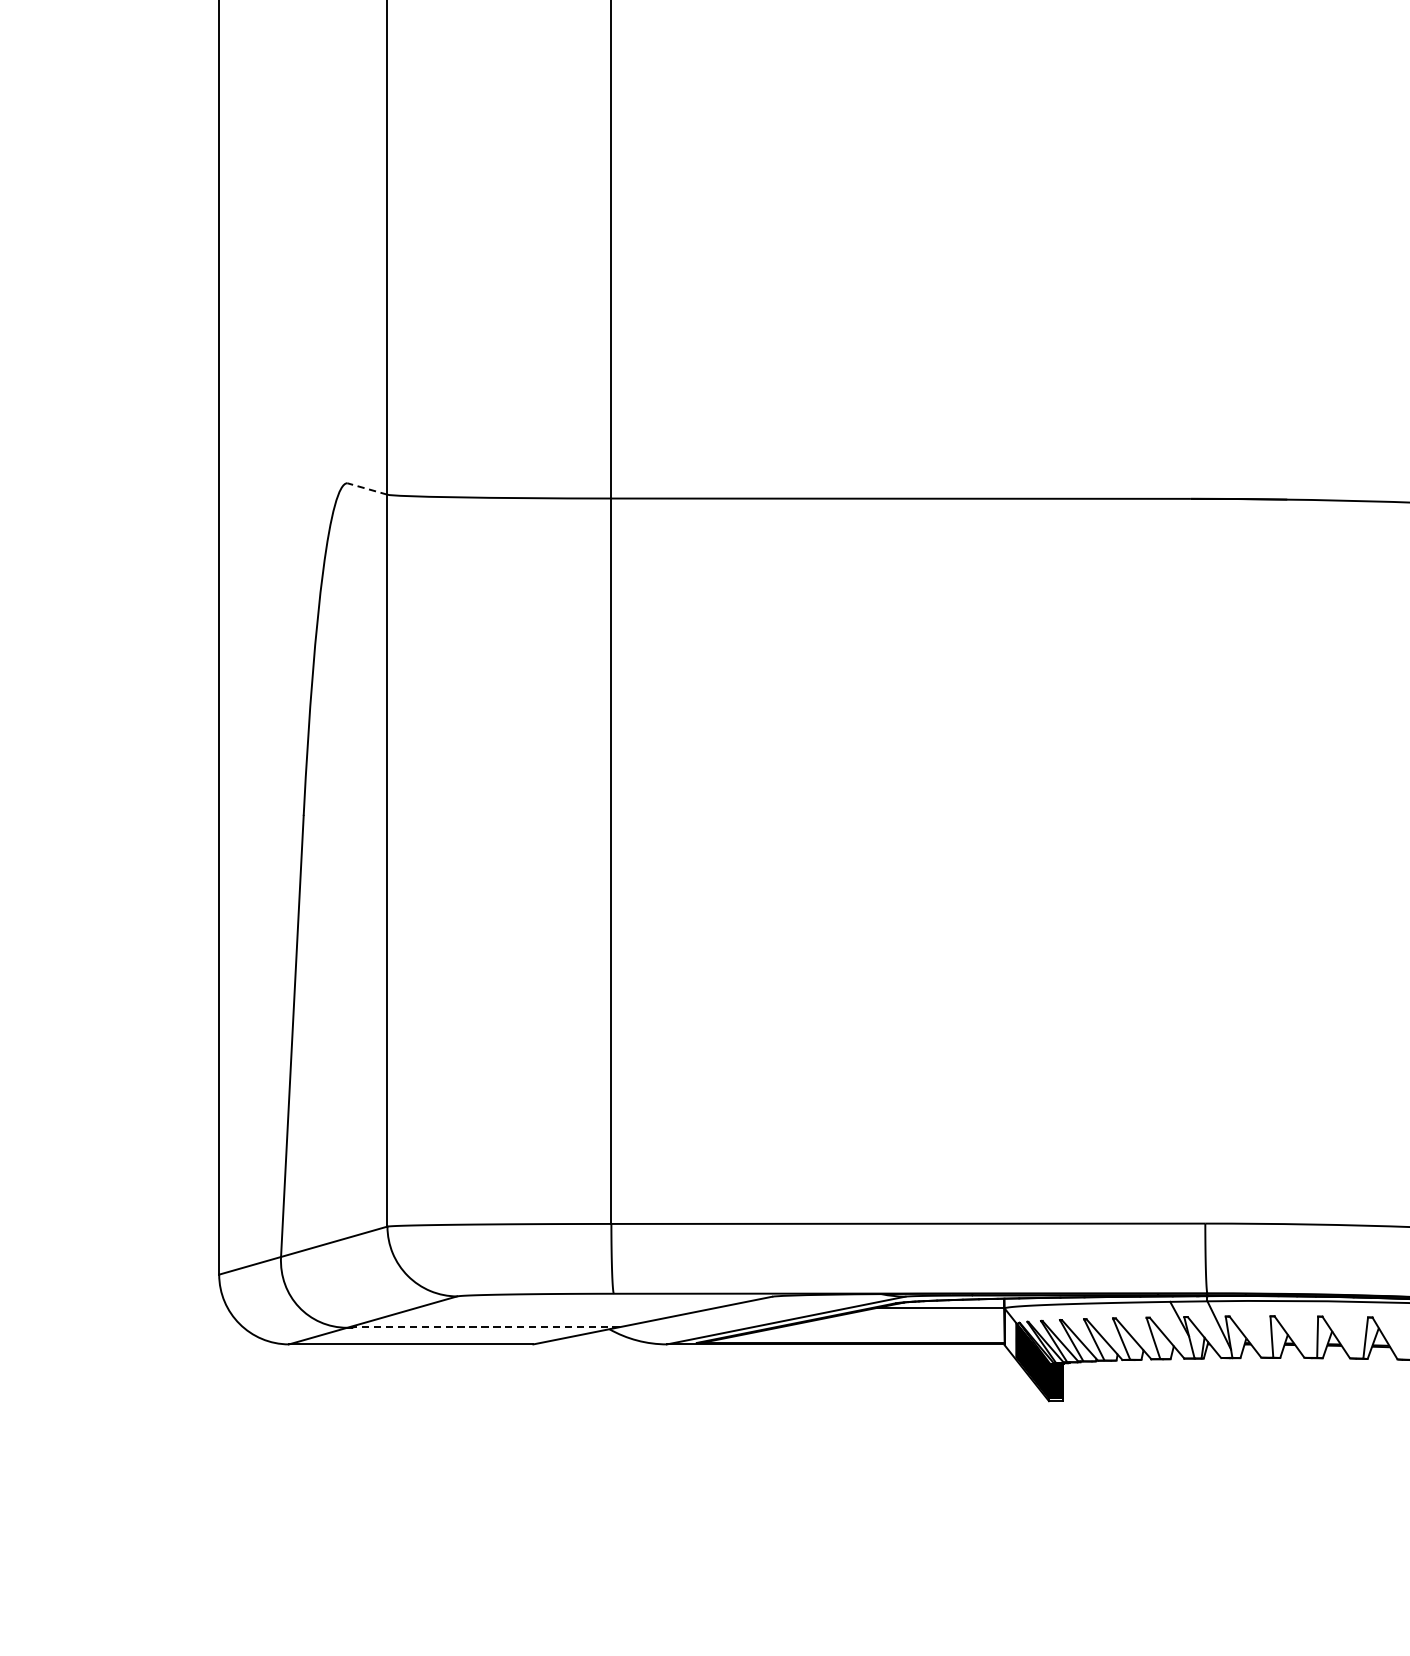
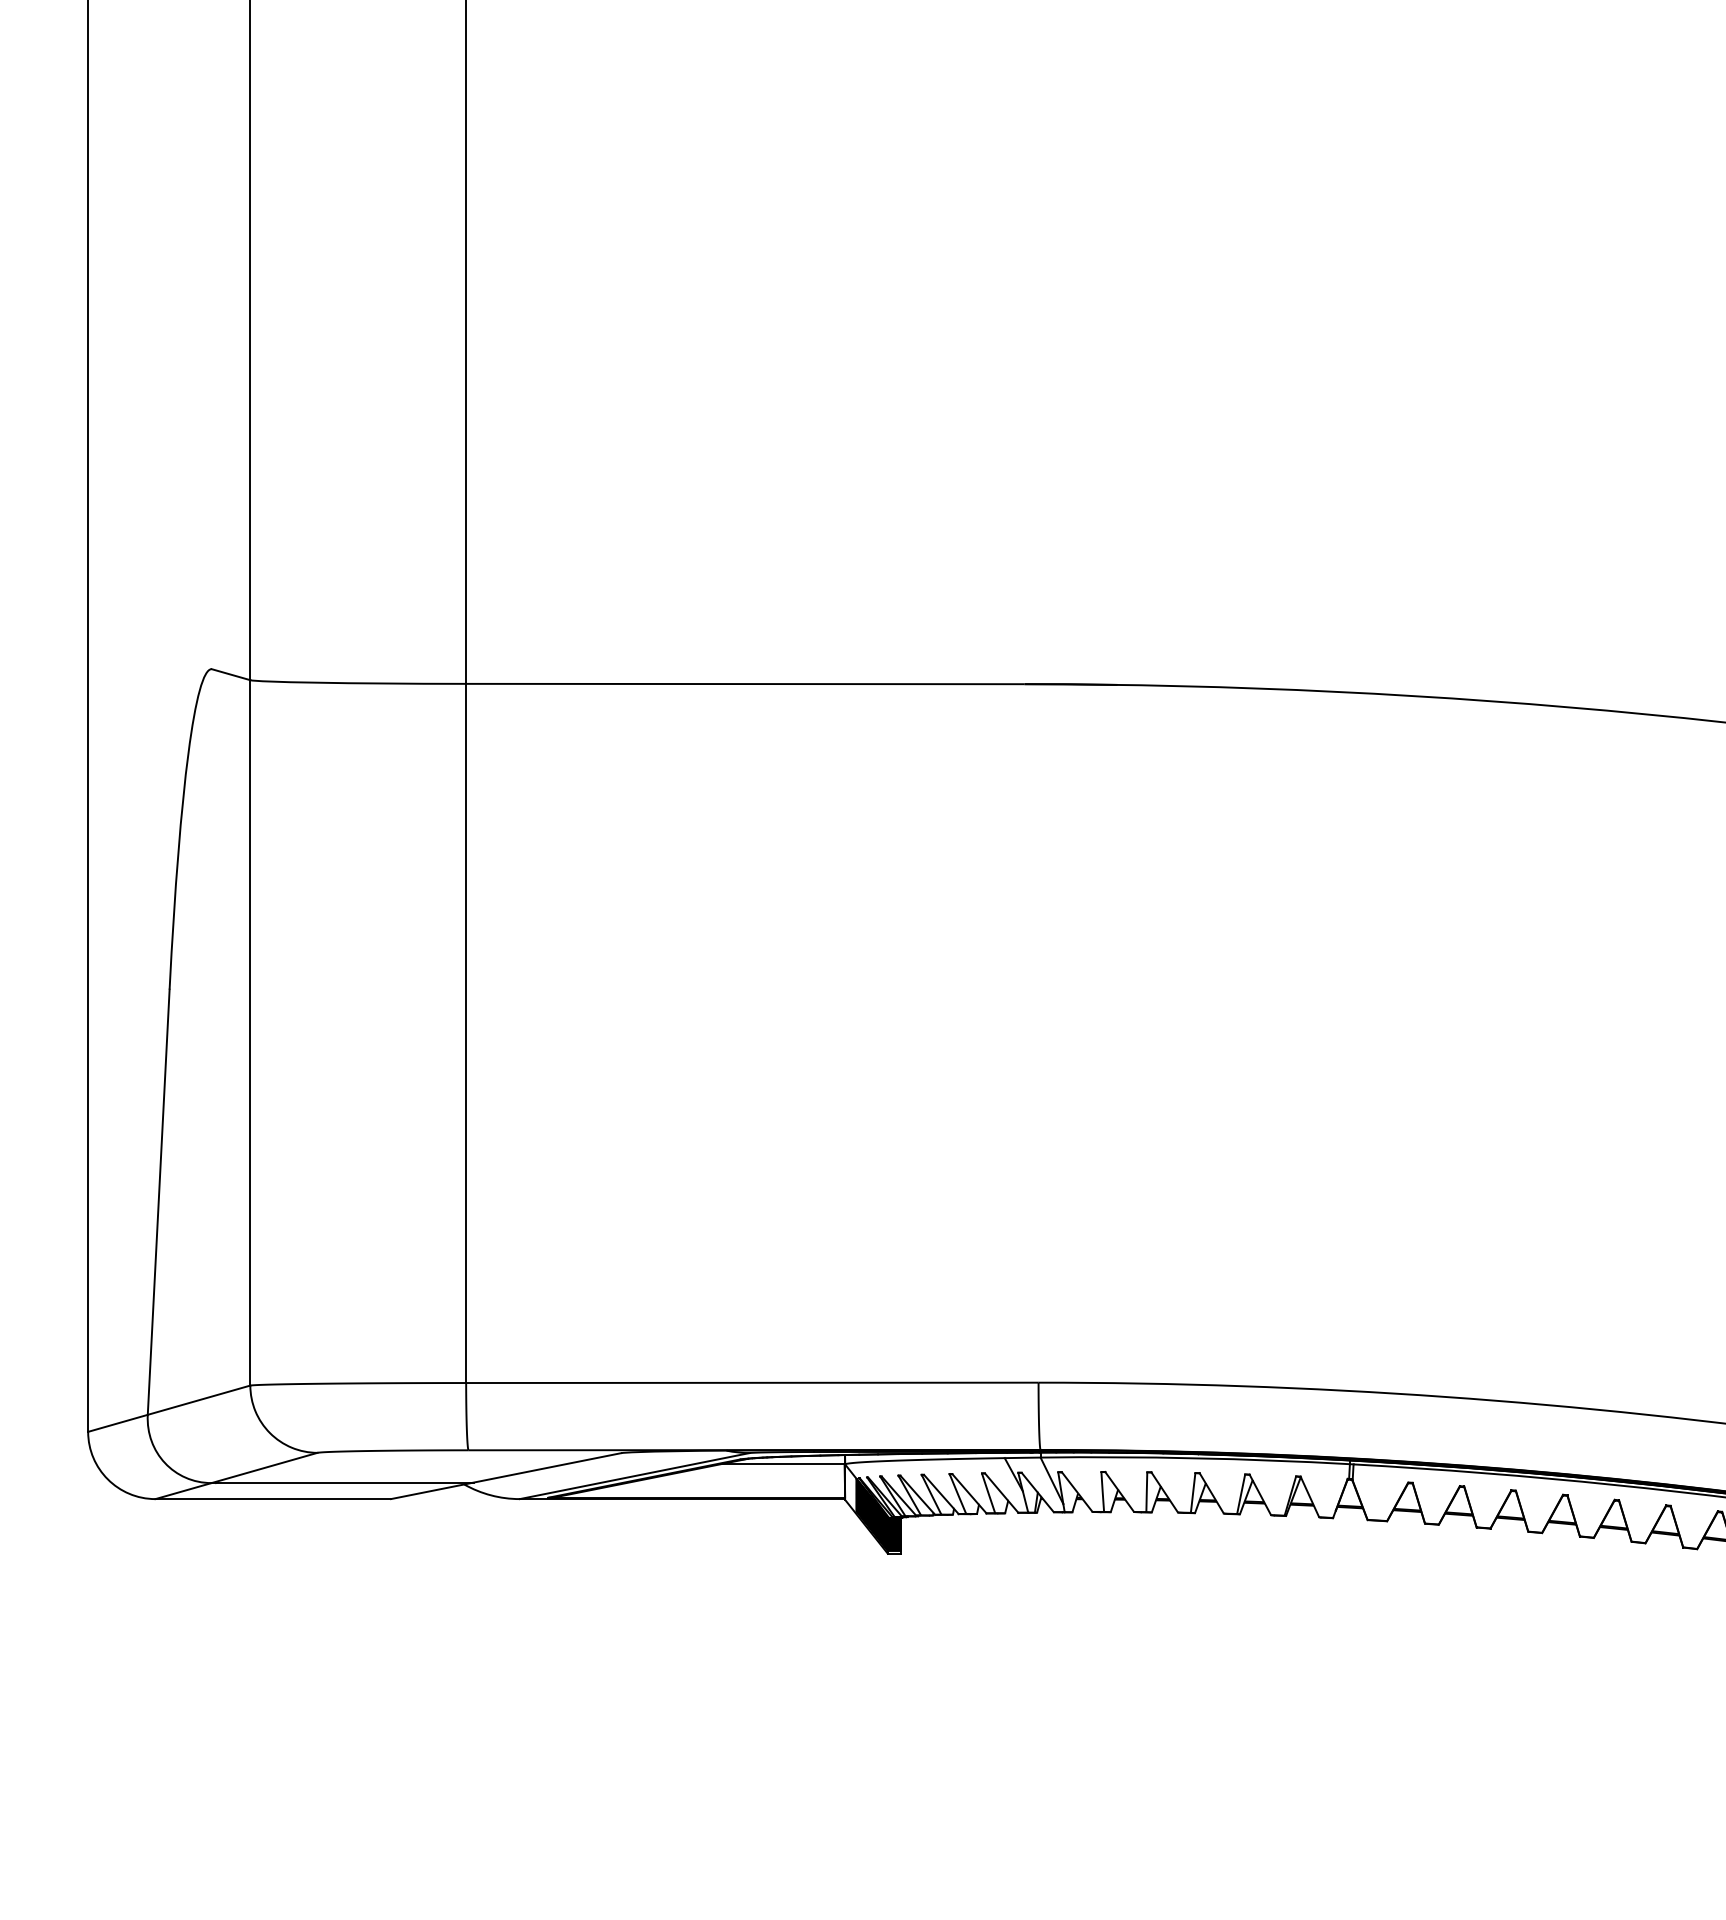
line: (366, 488) -> (230, 674), dashed -> solid
line: (487, 1327) -> (346, 1482), dashed -> solid

